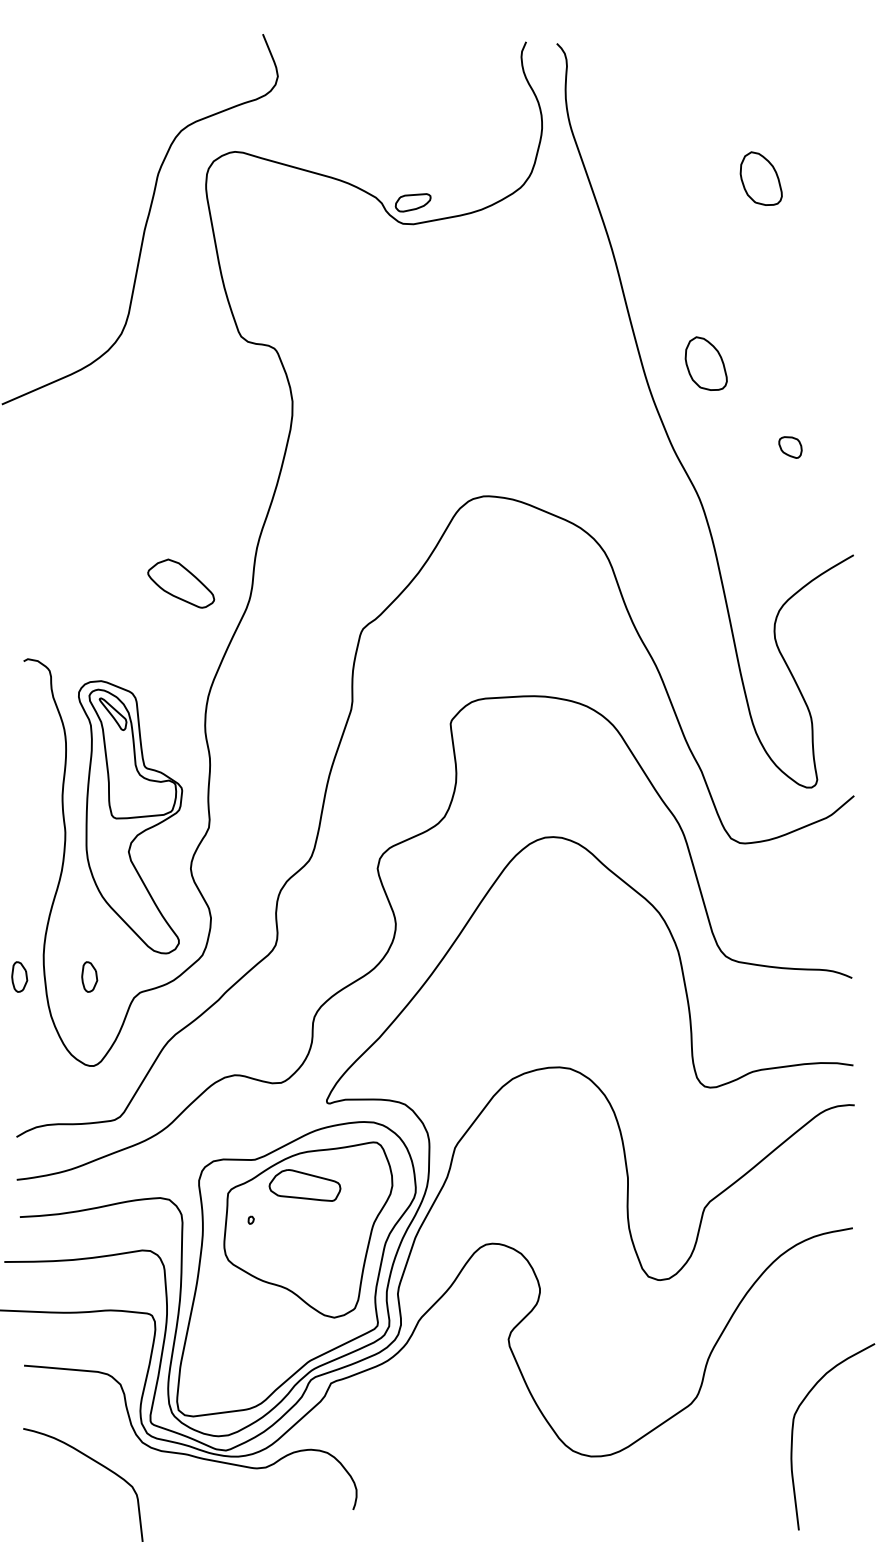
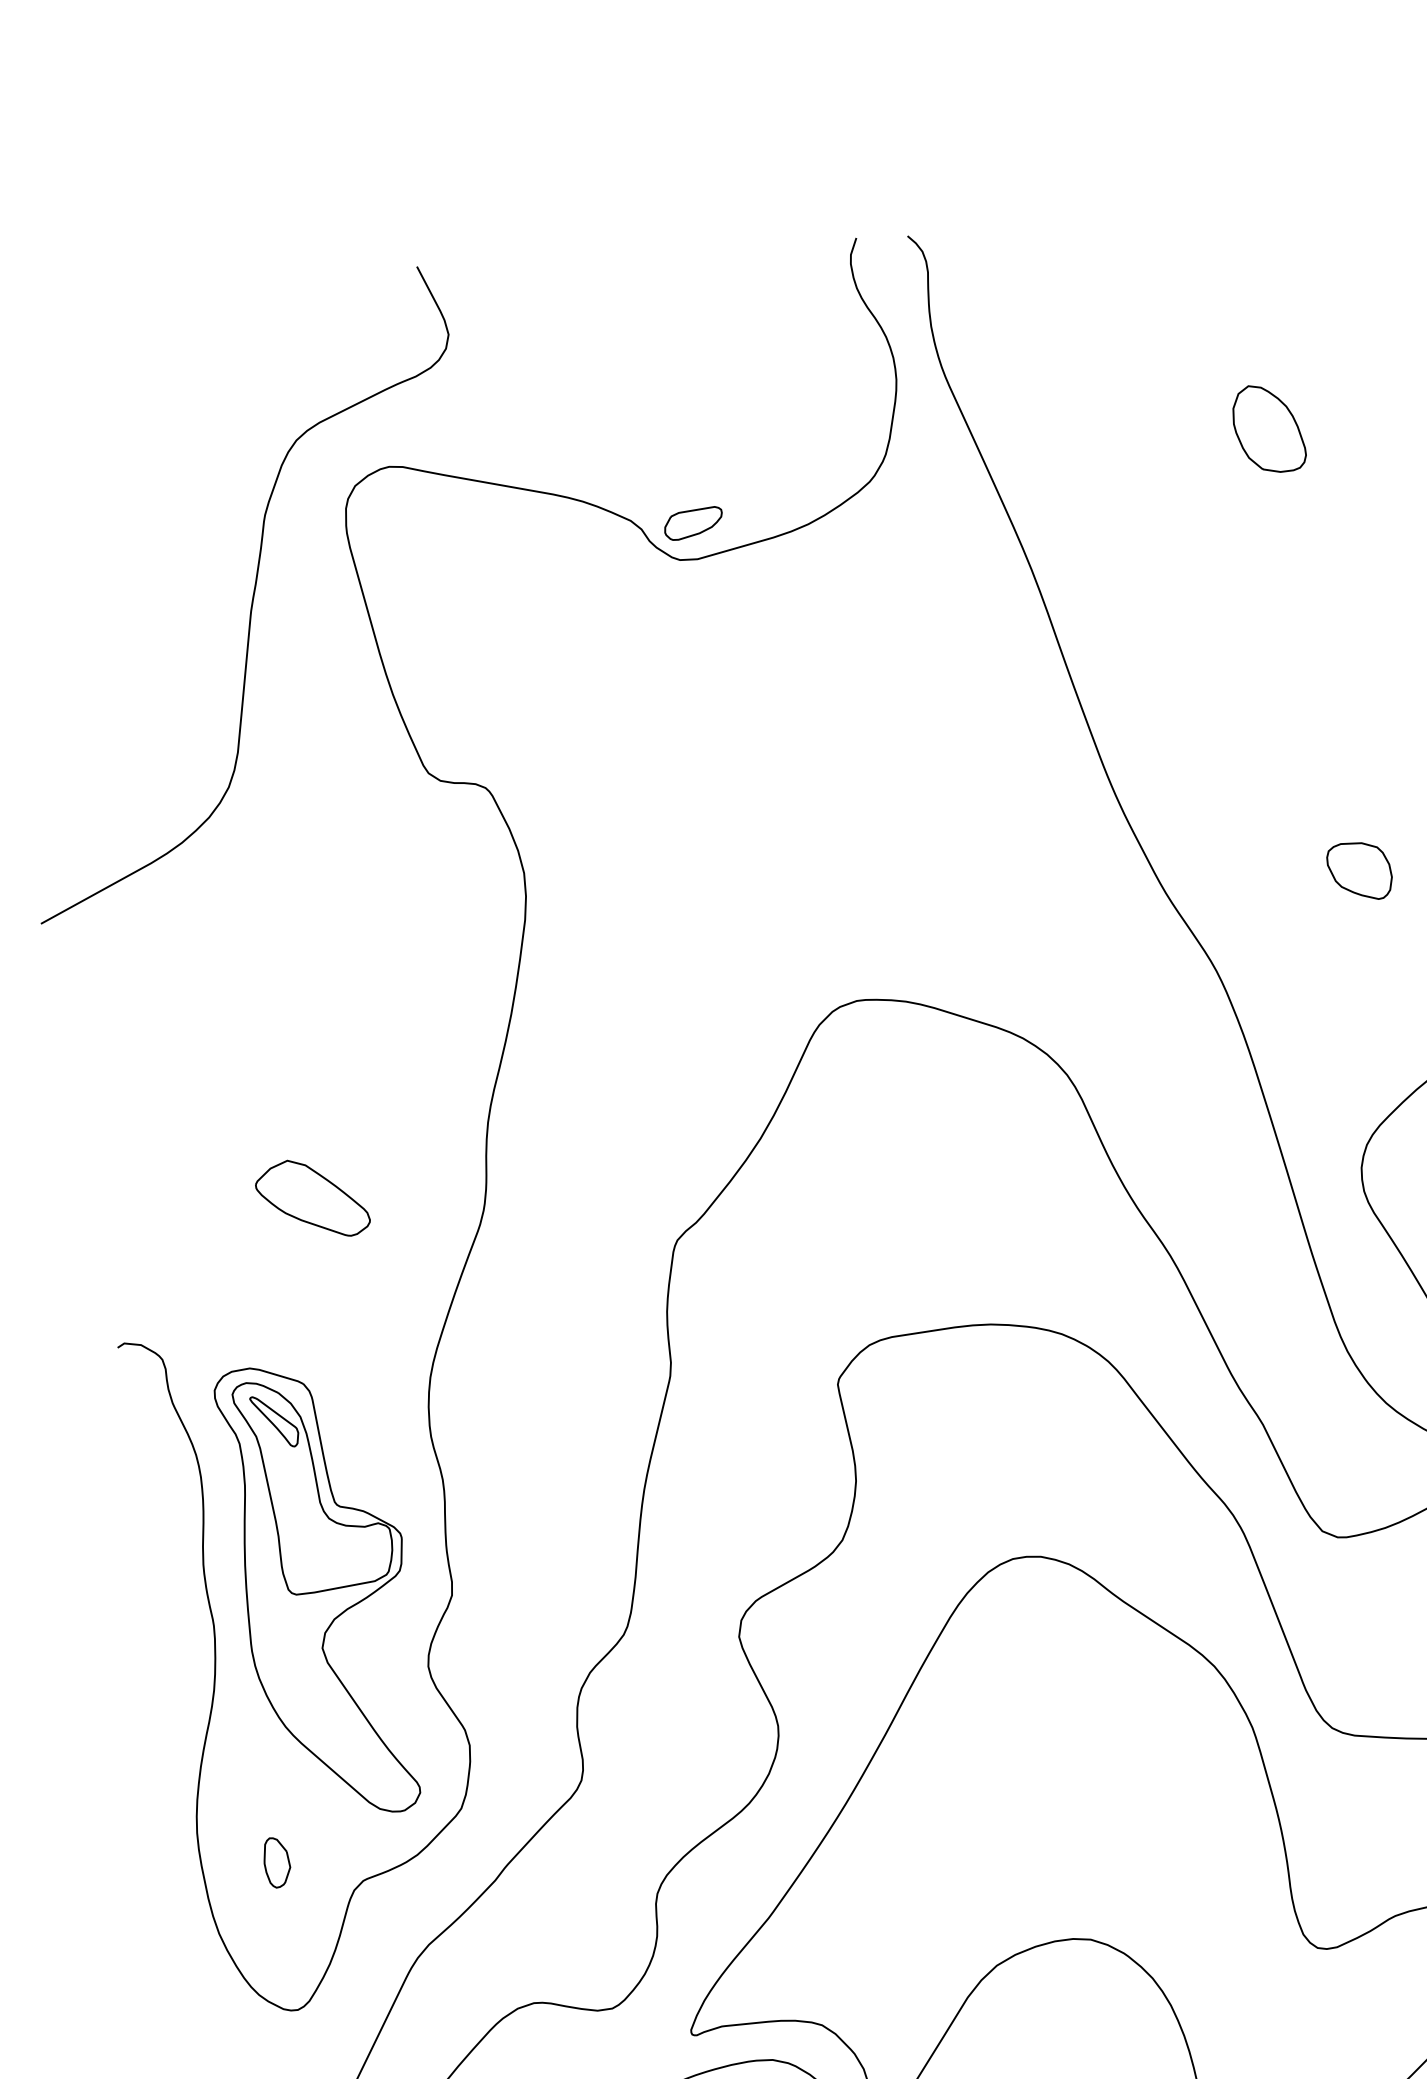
part: (705, 363) -> (1205, 744), removed
part: (790, 447) -> (1359, 871), size x1.67
part: (181, 583) -> (313, 1198), moved
part: (19, 976) -> (160, 1872), removed

